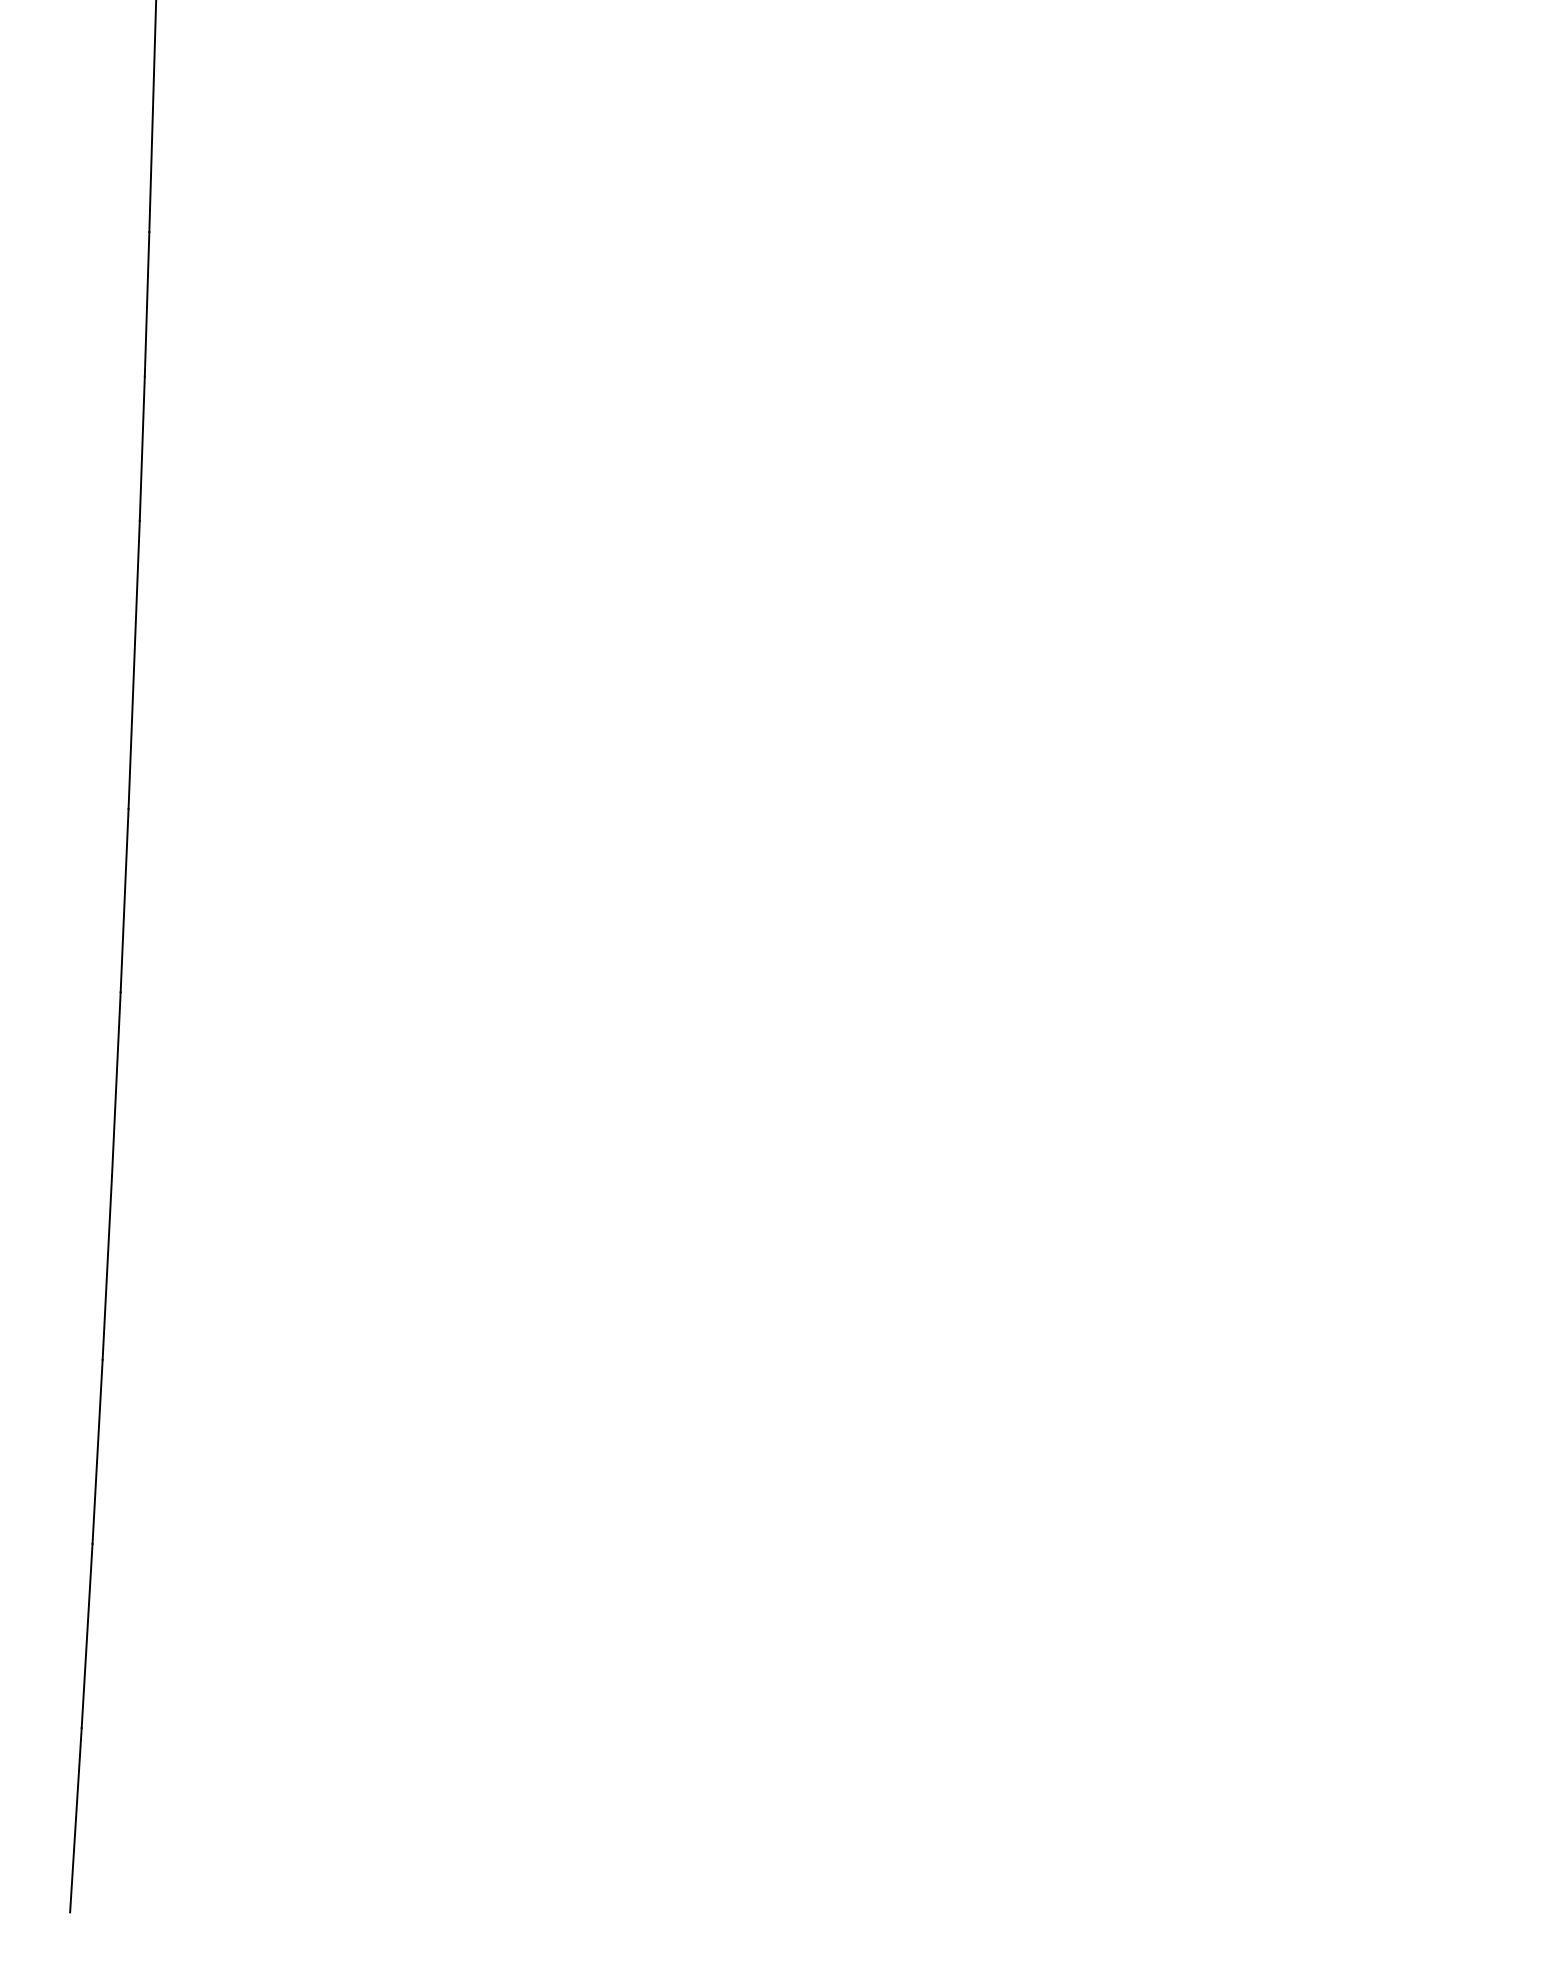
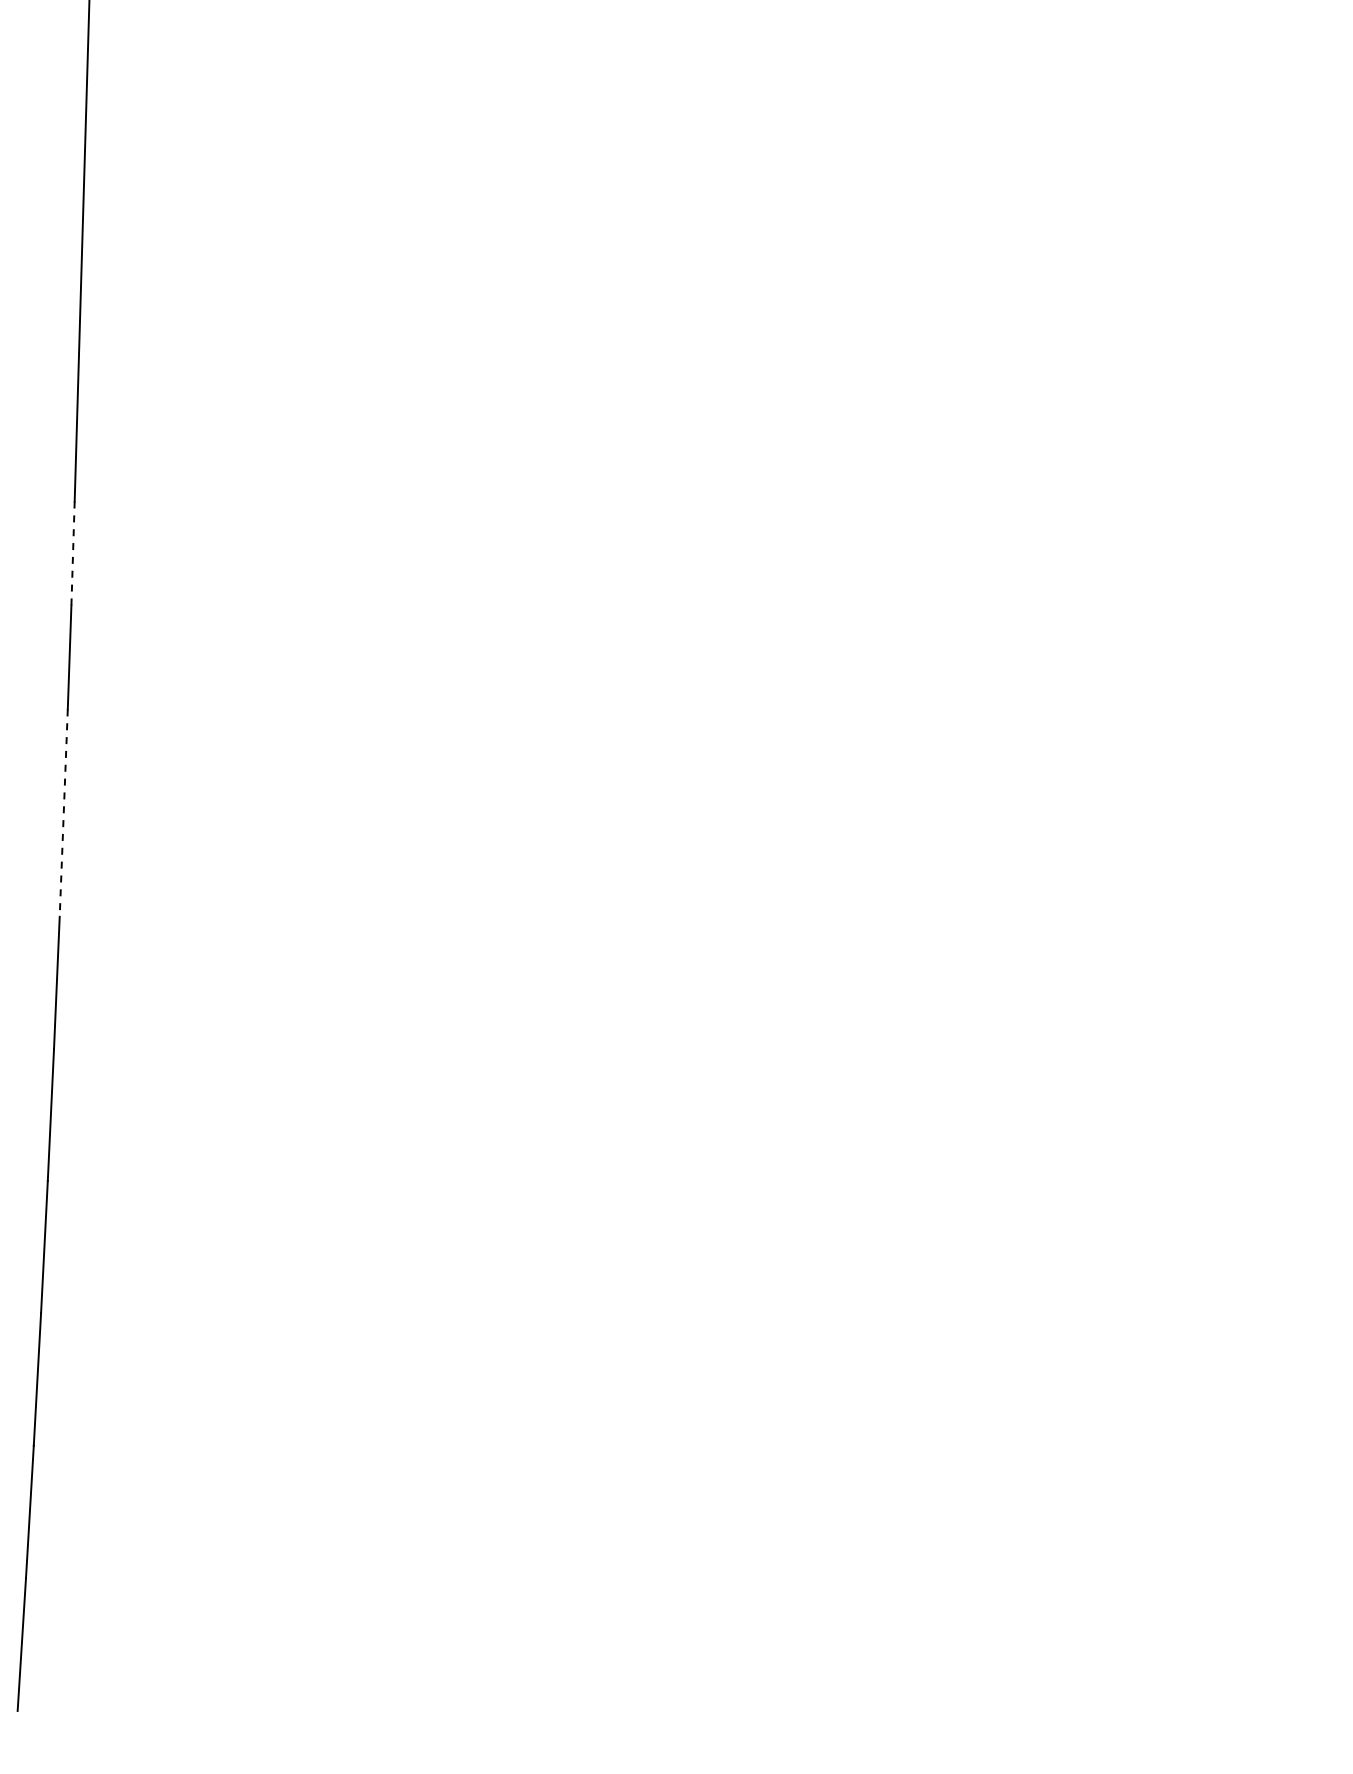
line: (147, 305) -> (73, 554), solid -> dashed
line: (133, 665) -> (63, 813), solid -> dashed

